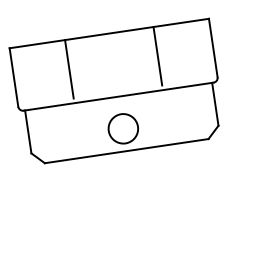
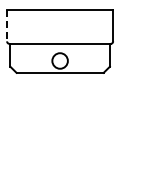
line: (157, 55) -> (83, 25), removed
line: (69, 68) -> (36, 25), removed
line: (14, 76) -> (7, 25), solid -> dashed

